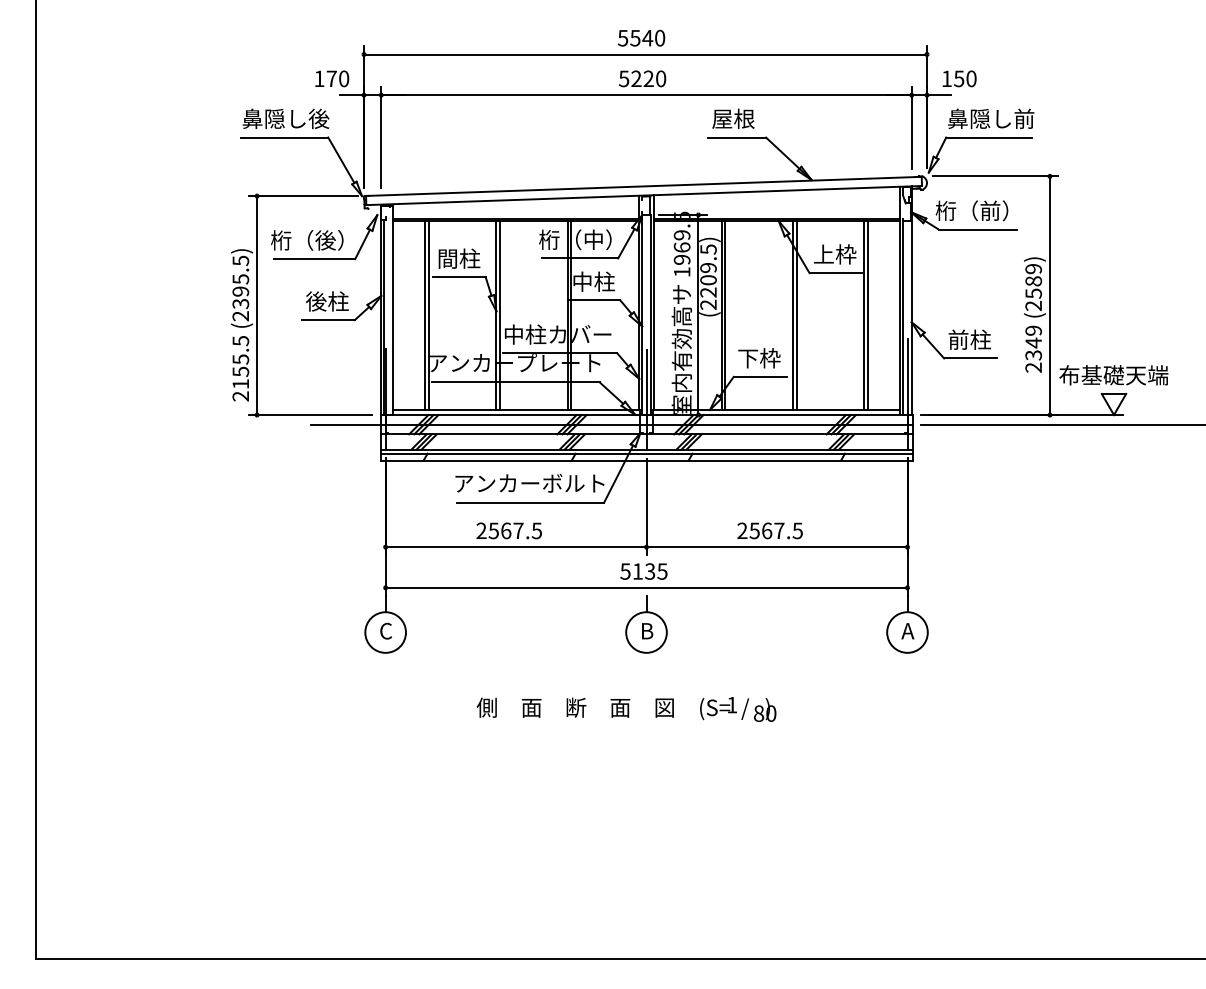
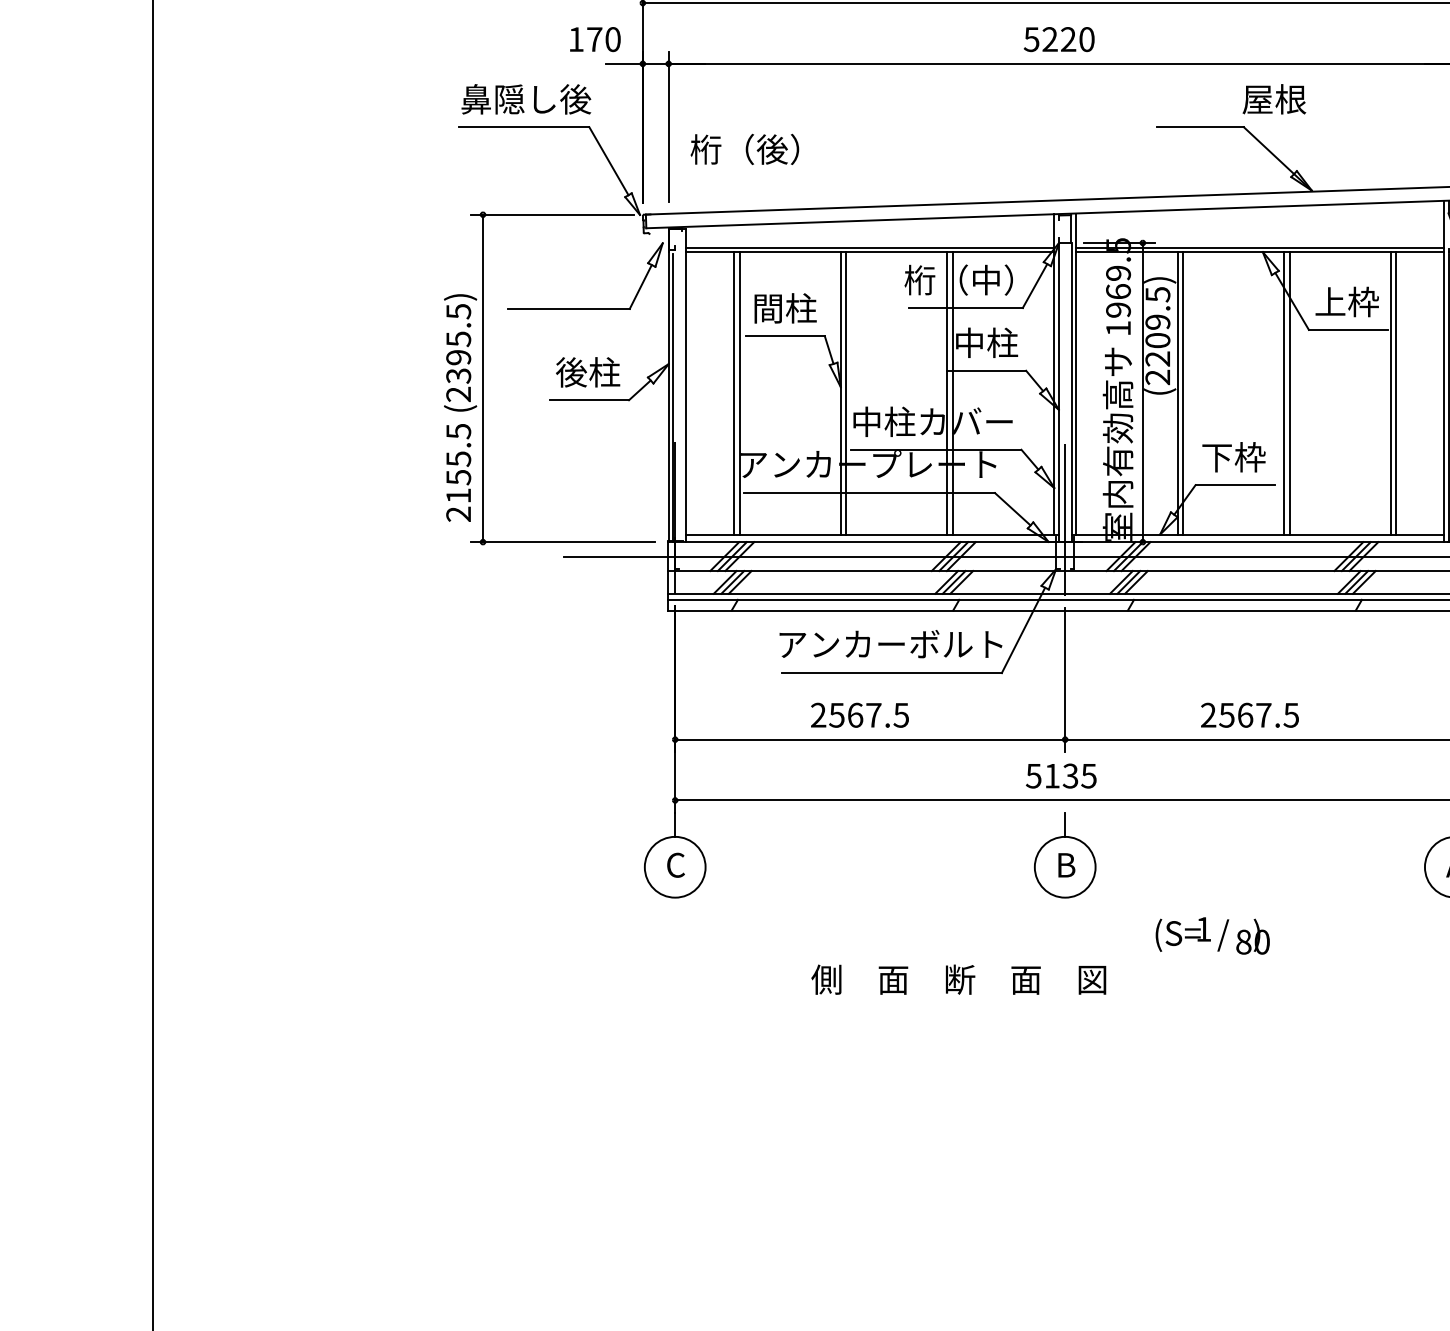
text: (733, 118) -> (1274, 98), moved
text: (307, 240) -> (745, 149), moved
text: (738, 709) -> (1213, 935), moved

